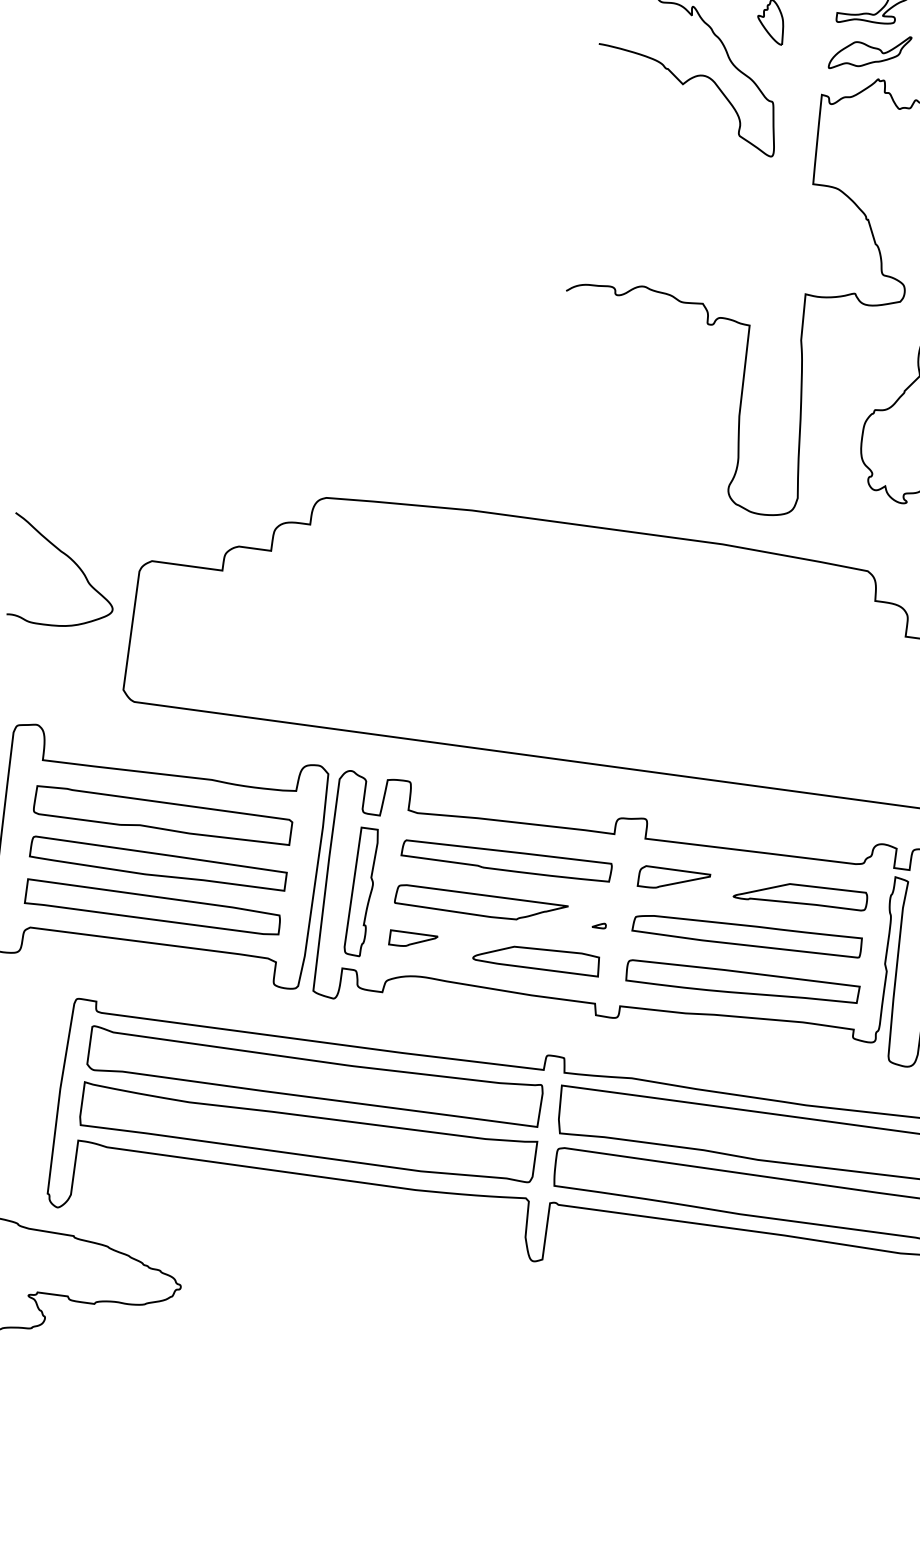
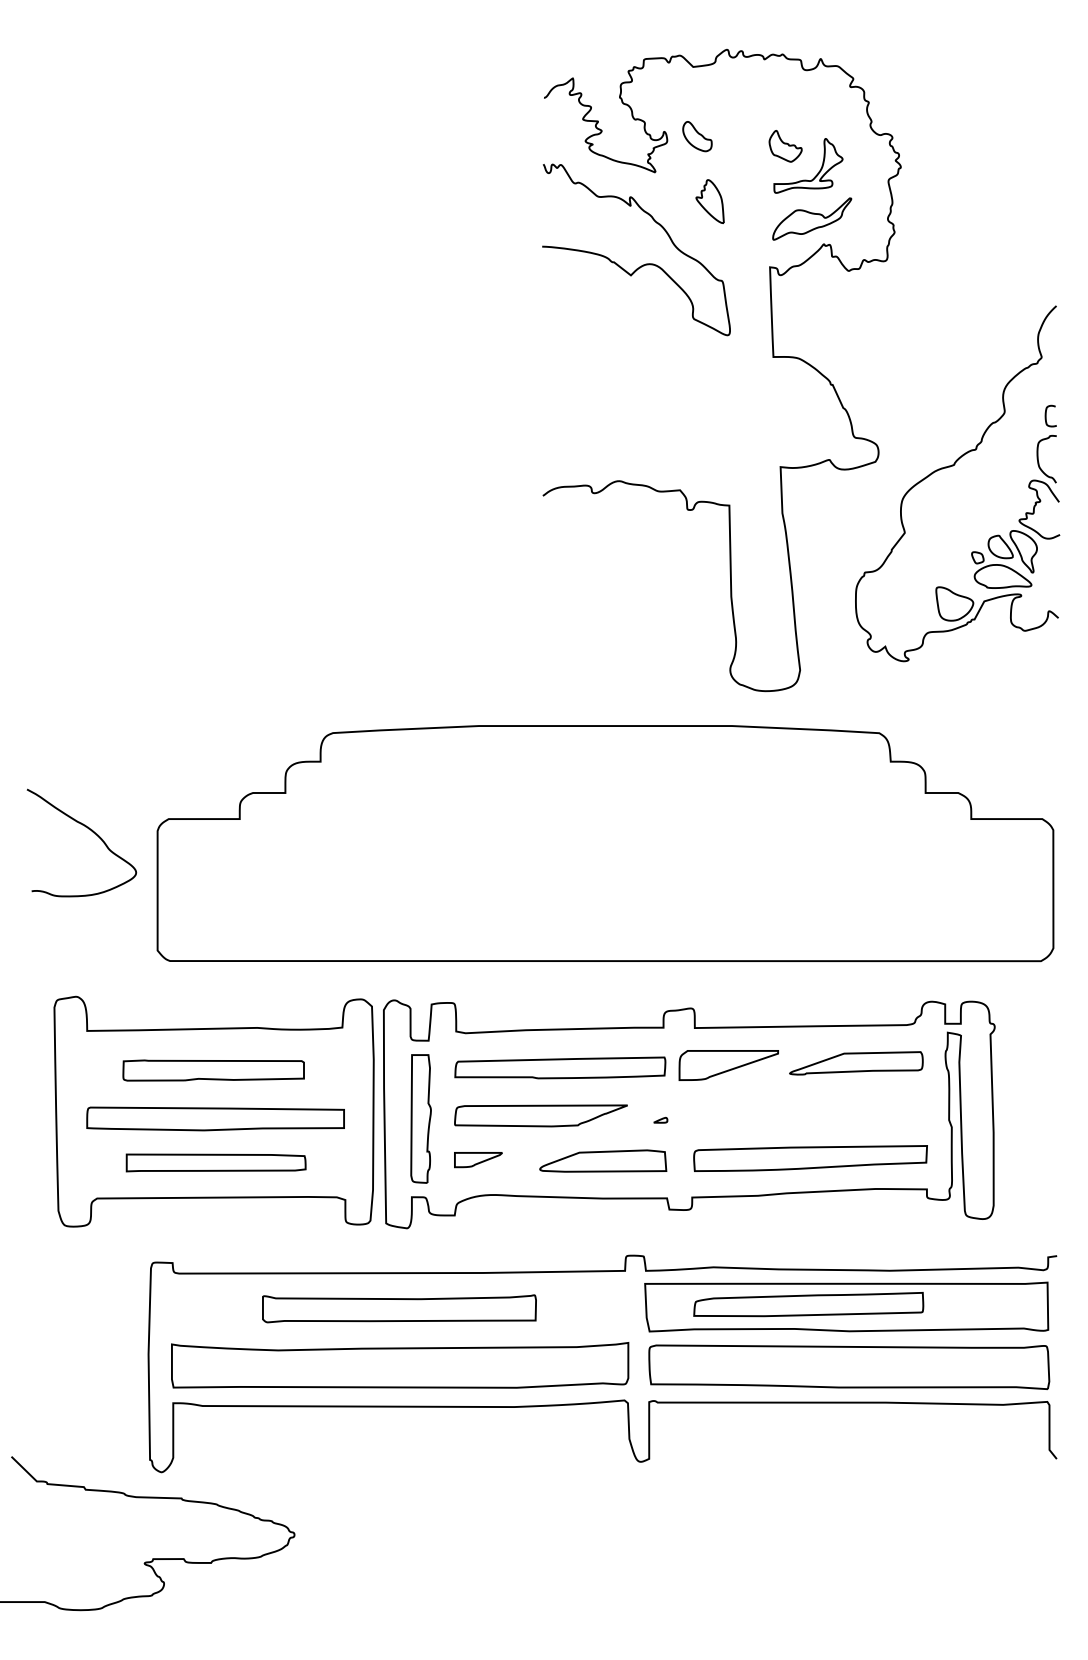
part: (162, 816) -> (213, 1070), size x0.7
part: (673, 880) -> (728, 1065), size x1.4
part: (152, 907) -> (215, 1162), size x0.7
part: (747, 934) -> (808, 1304), moved
part: (315, 1077) -> (399, 1308), size x0.6

